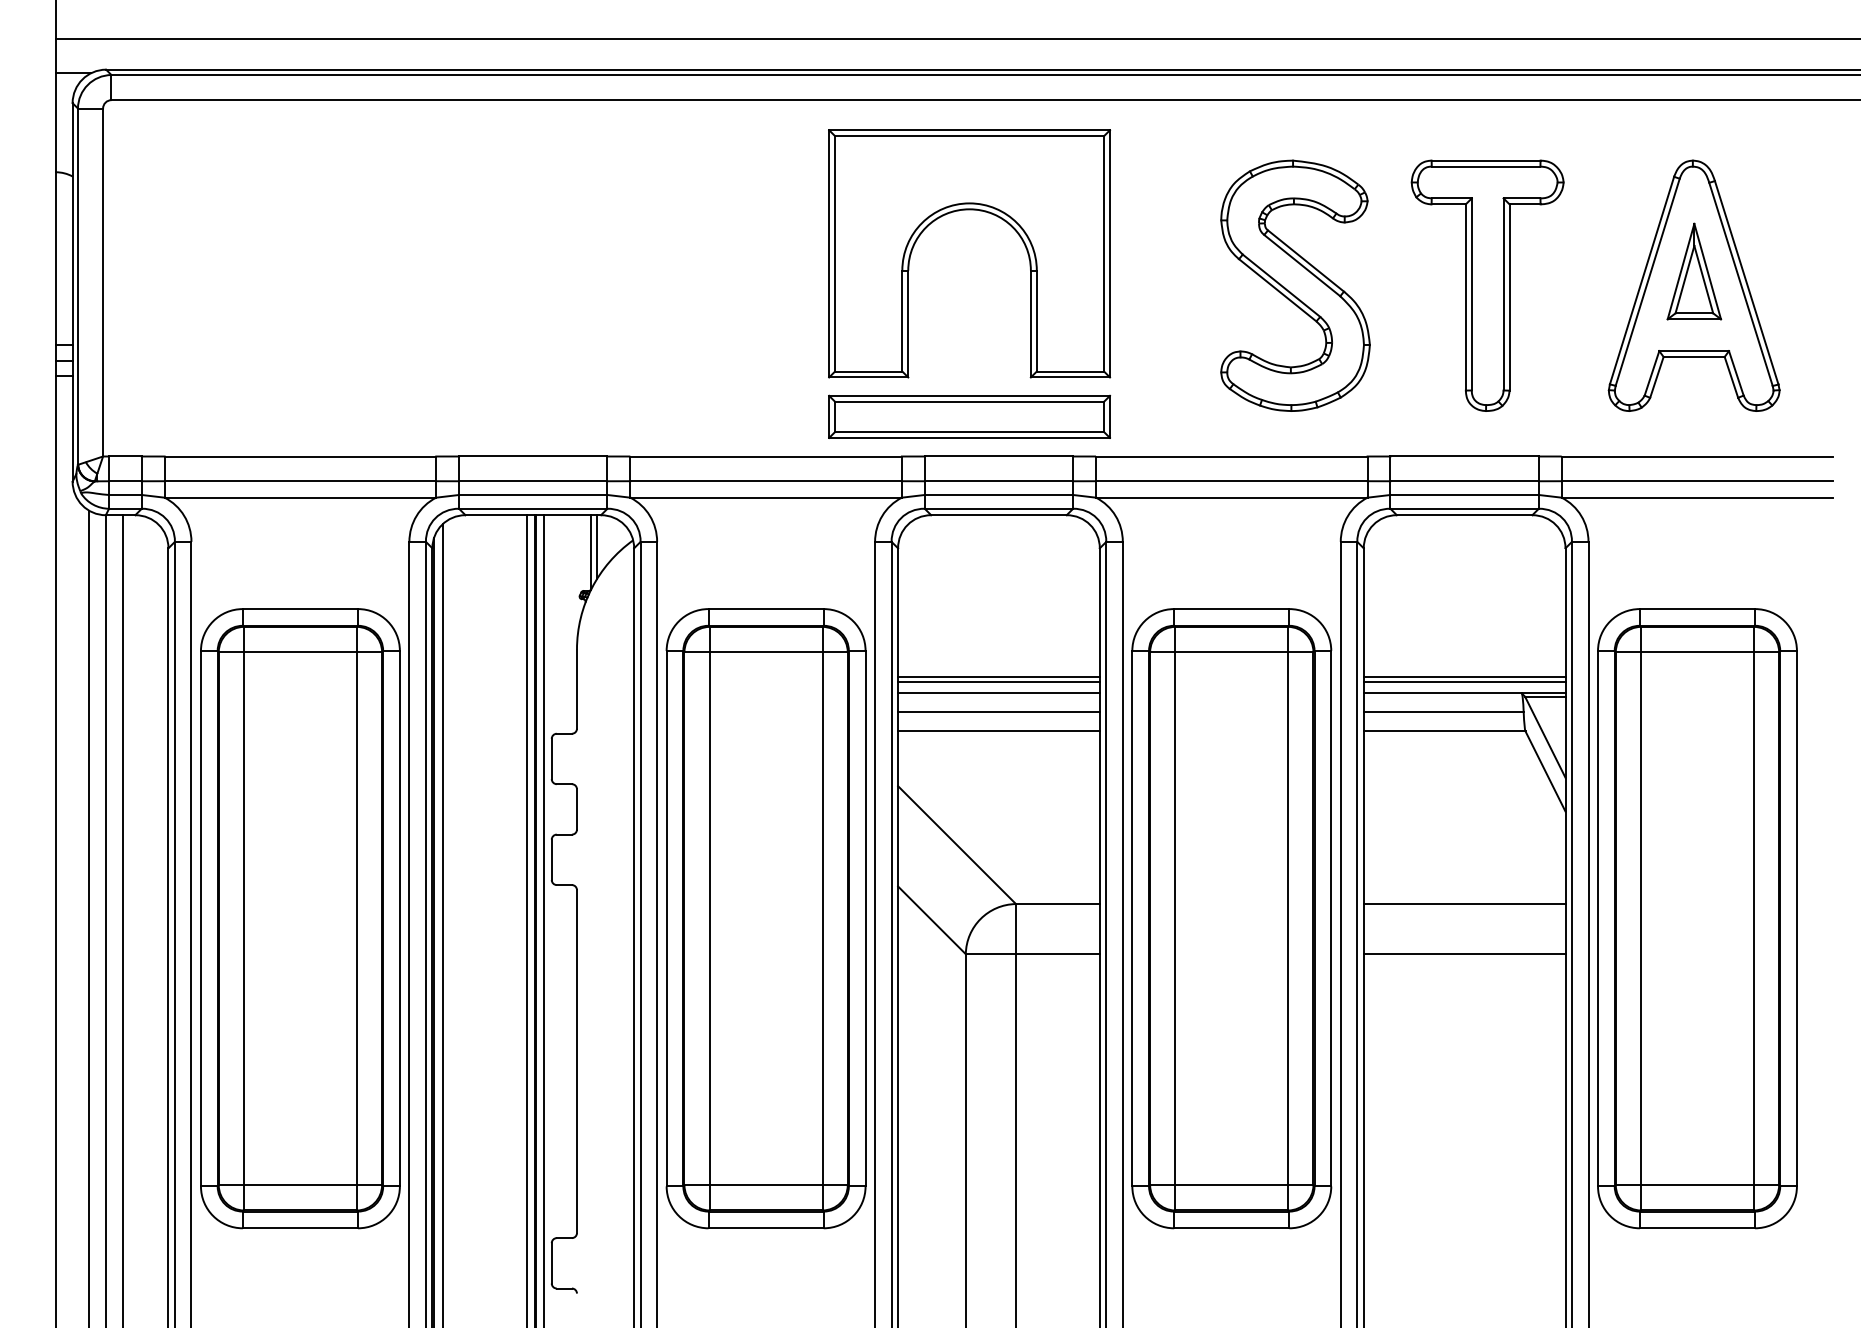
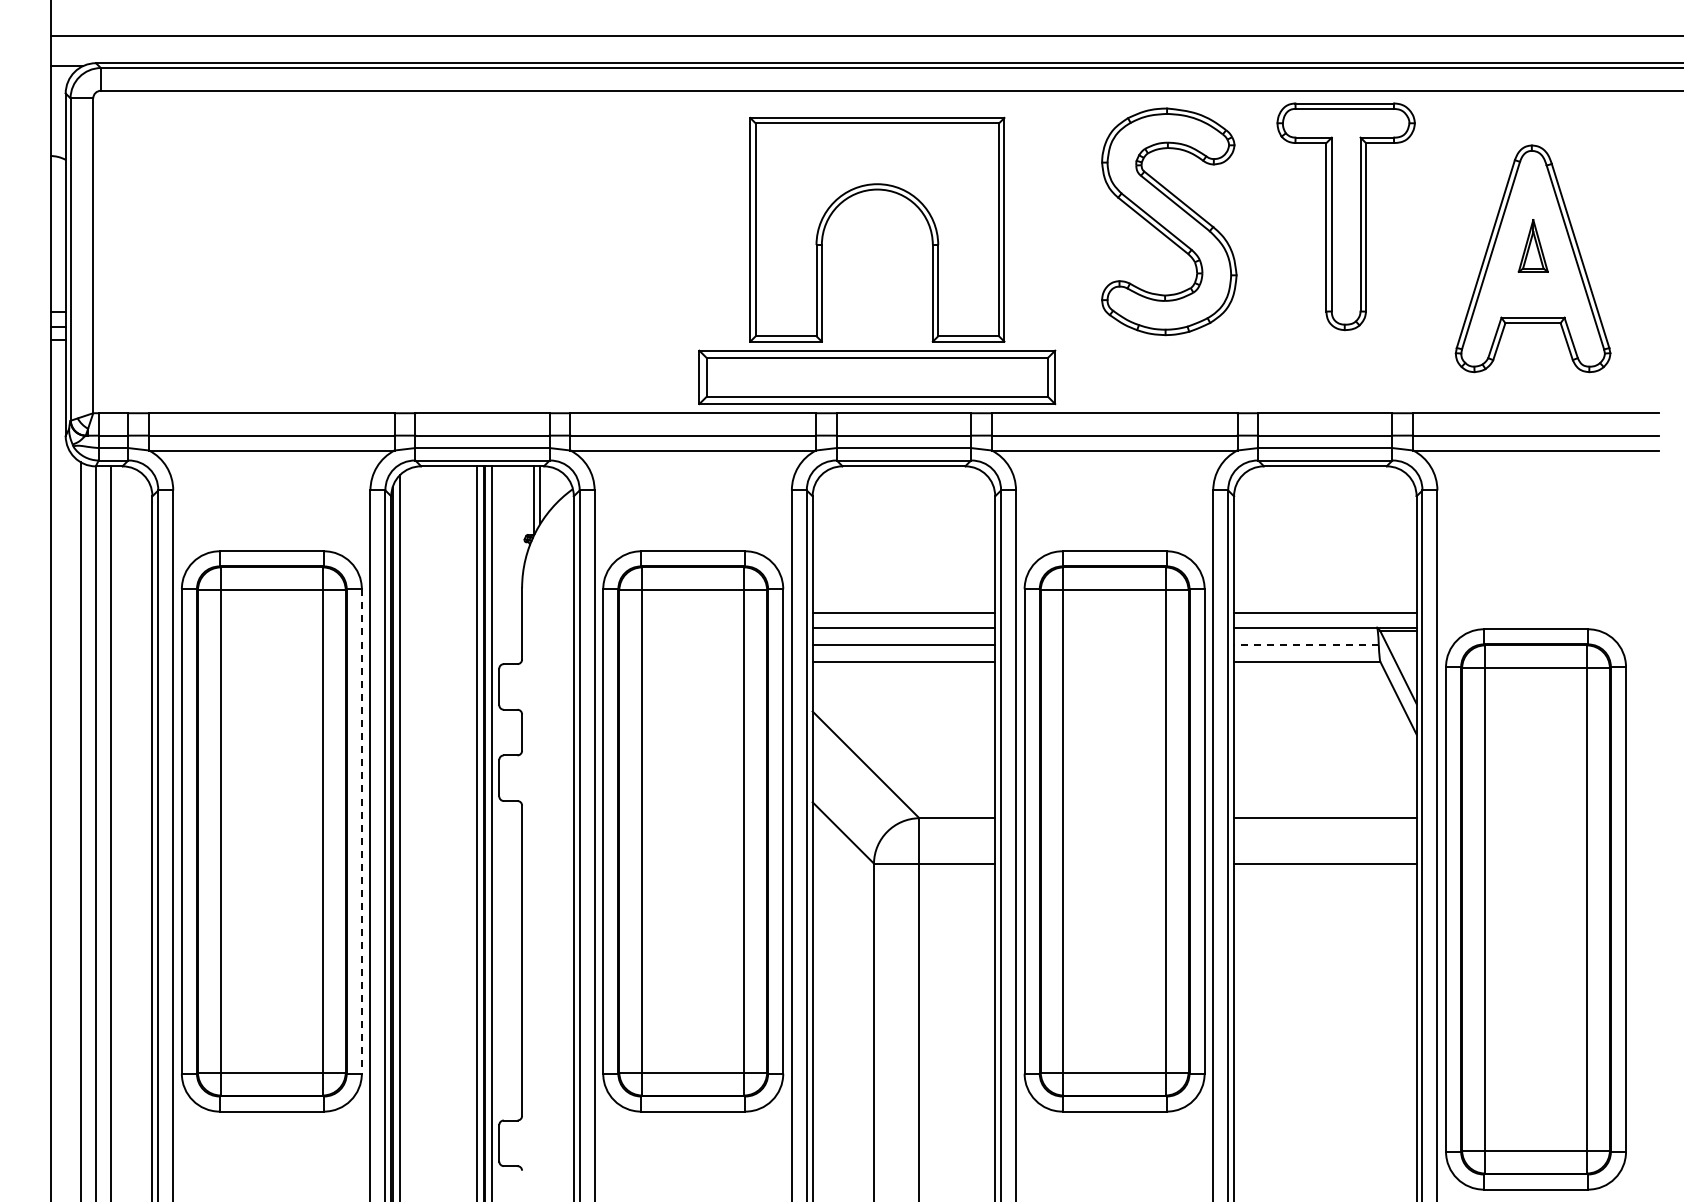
part: (1694, 271) -> (1533, 245), size x0.6
part: (1295, 285) -> (1169, 221), moved
part: (1486, 285) -> (1345, 216), moved
part: (969, 417) -> (877, 377), size x1.4
line: (998, 682) -> (903, 617), removed
line: (1464, 682) -> (1325, 617), removed
line: (1442, 712) -> (1305, 644), solid -> dashed
line: (399, 918) -> (361, 831), solid -> dashed
part: (1696, 918) -> (1535, 909), moved

